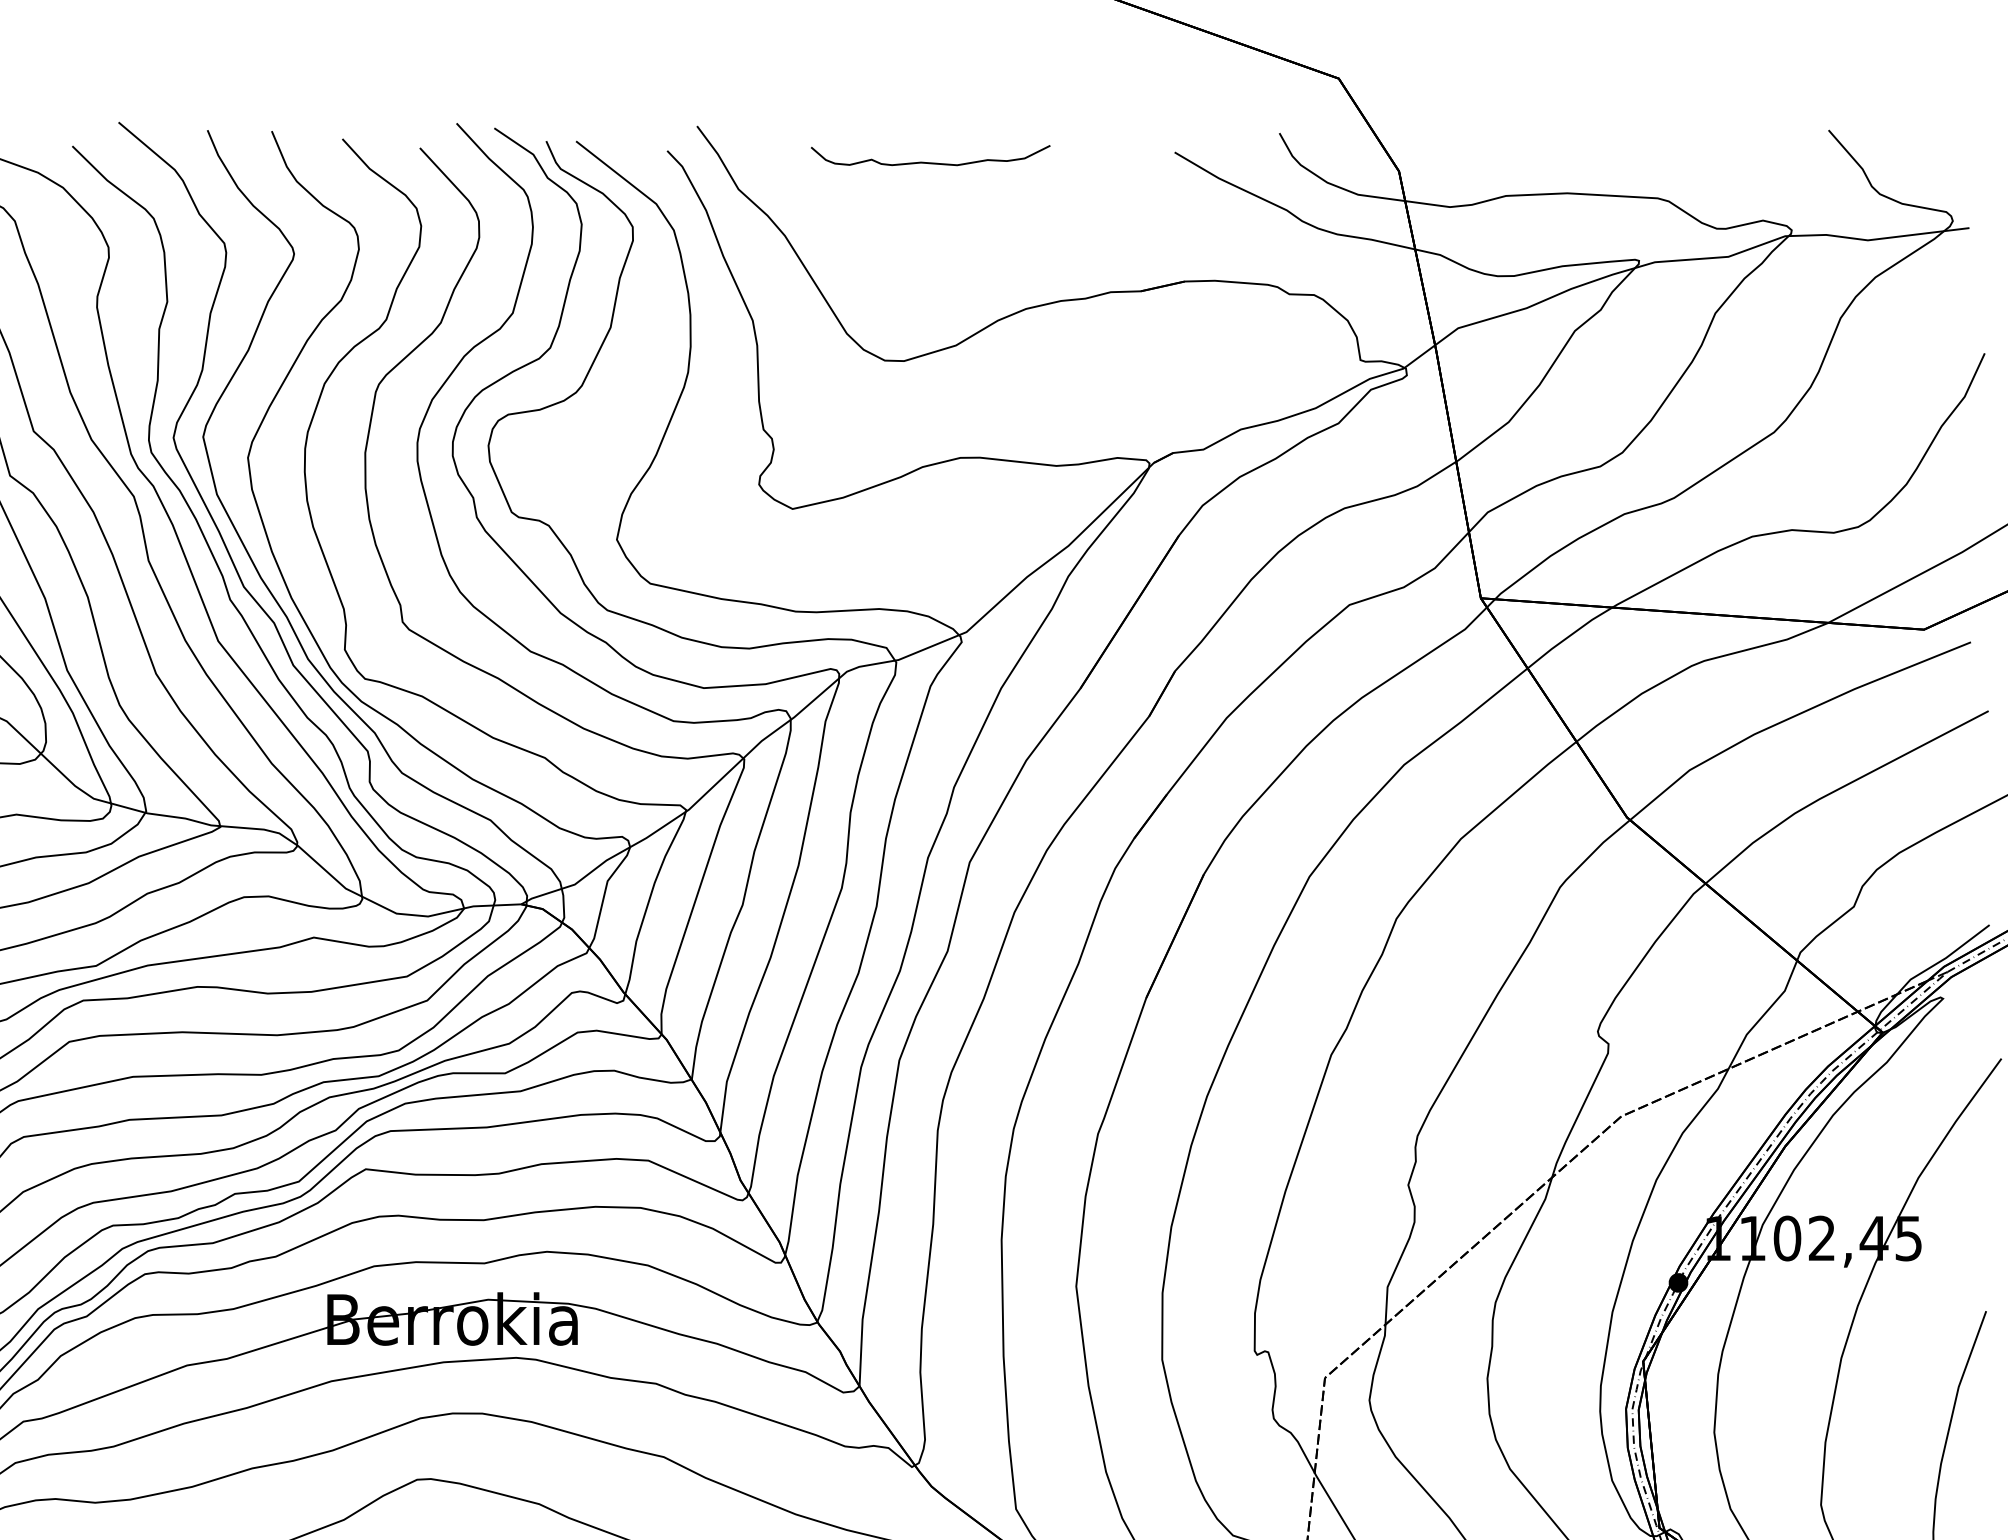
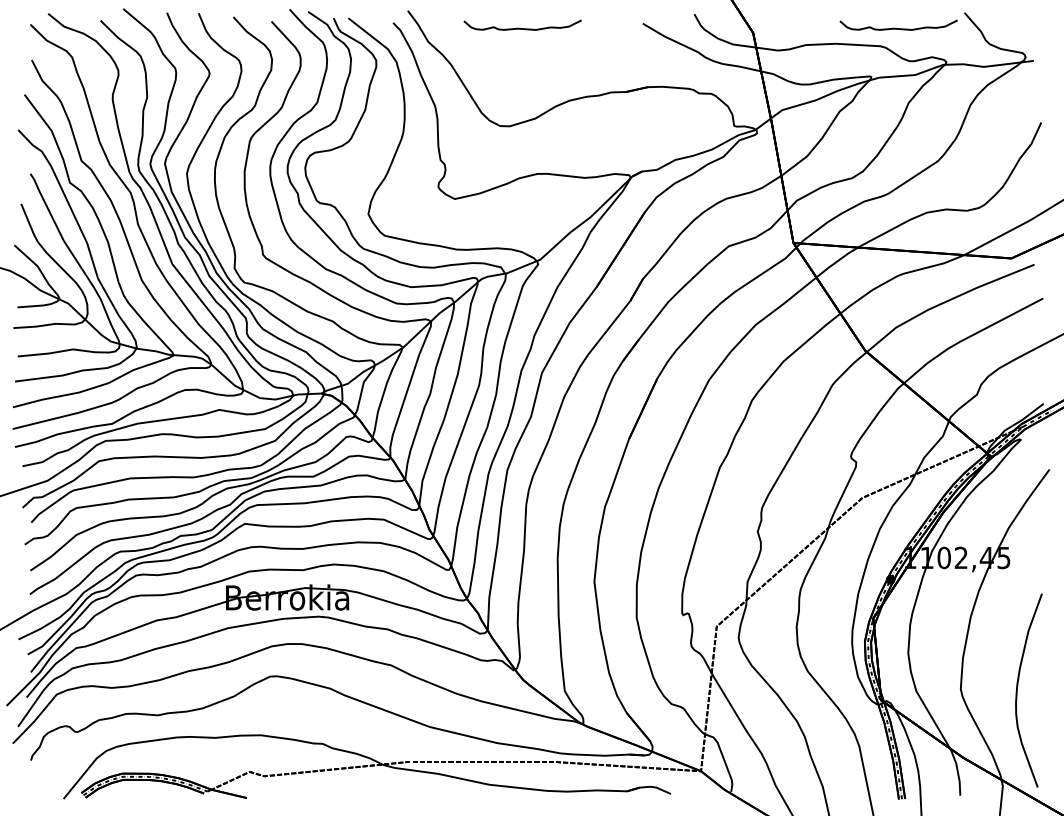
curve: (1694, 162) -> (898, 28), added

